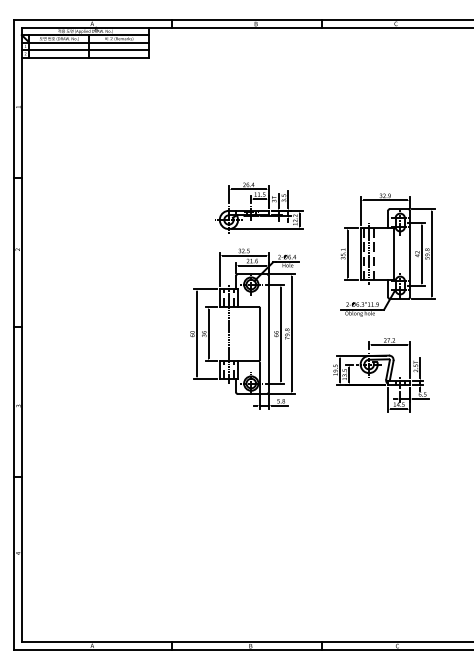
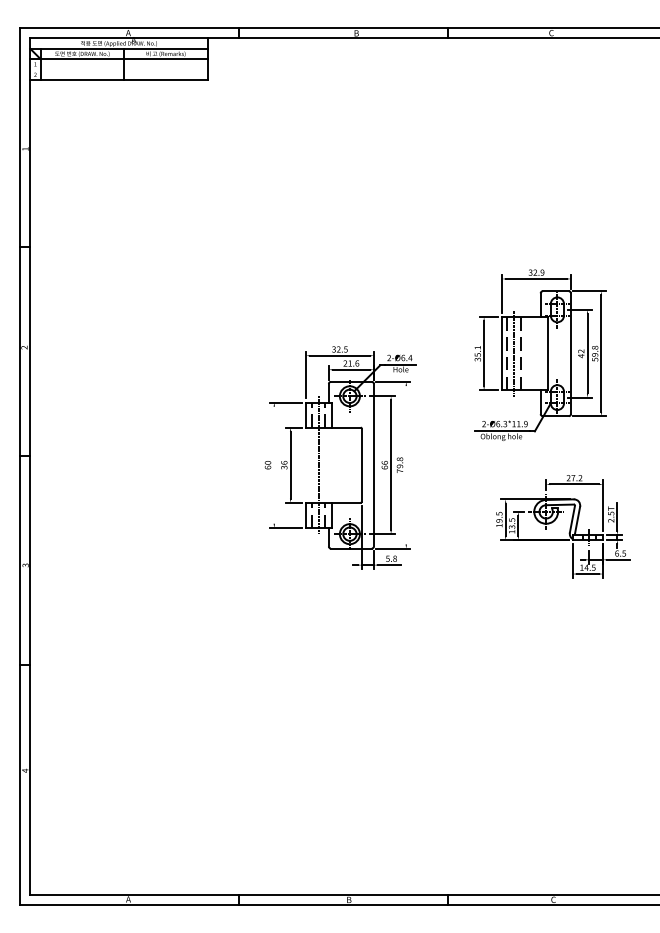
line: (85, 50) -> (118, 70), removed
part: (259, 207) -> (361, 288), removed
line: (291, 333) -> (405, 464), removed
line: (197, 334) -> (274, 465), removed
part: (381, 375) -> (563, 527), moved

